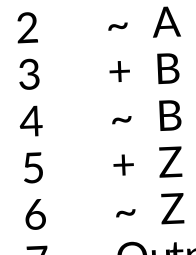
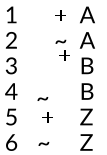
text: (119, 71) -> (64, 55), moved
text: (121, 119) -> (42, 98), moved
text: (123, 164) -> (47, 117), moved
text: (125, 212) -> (43, 143), moved

